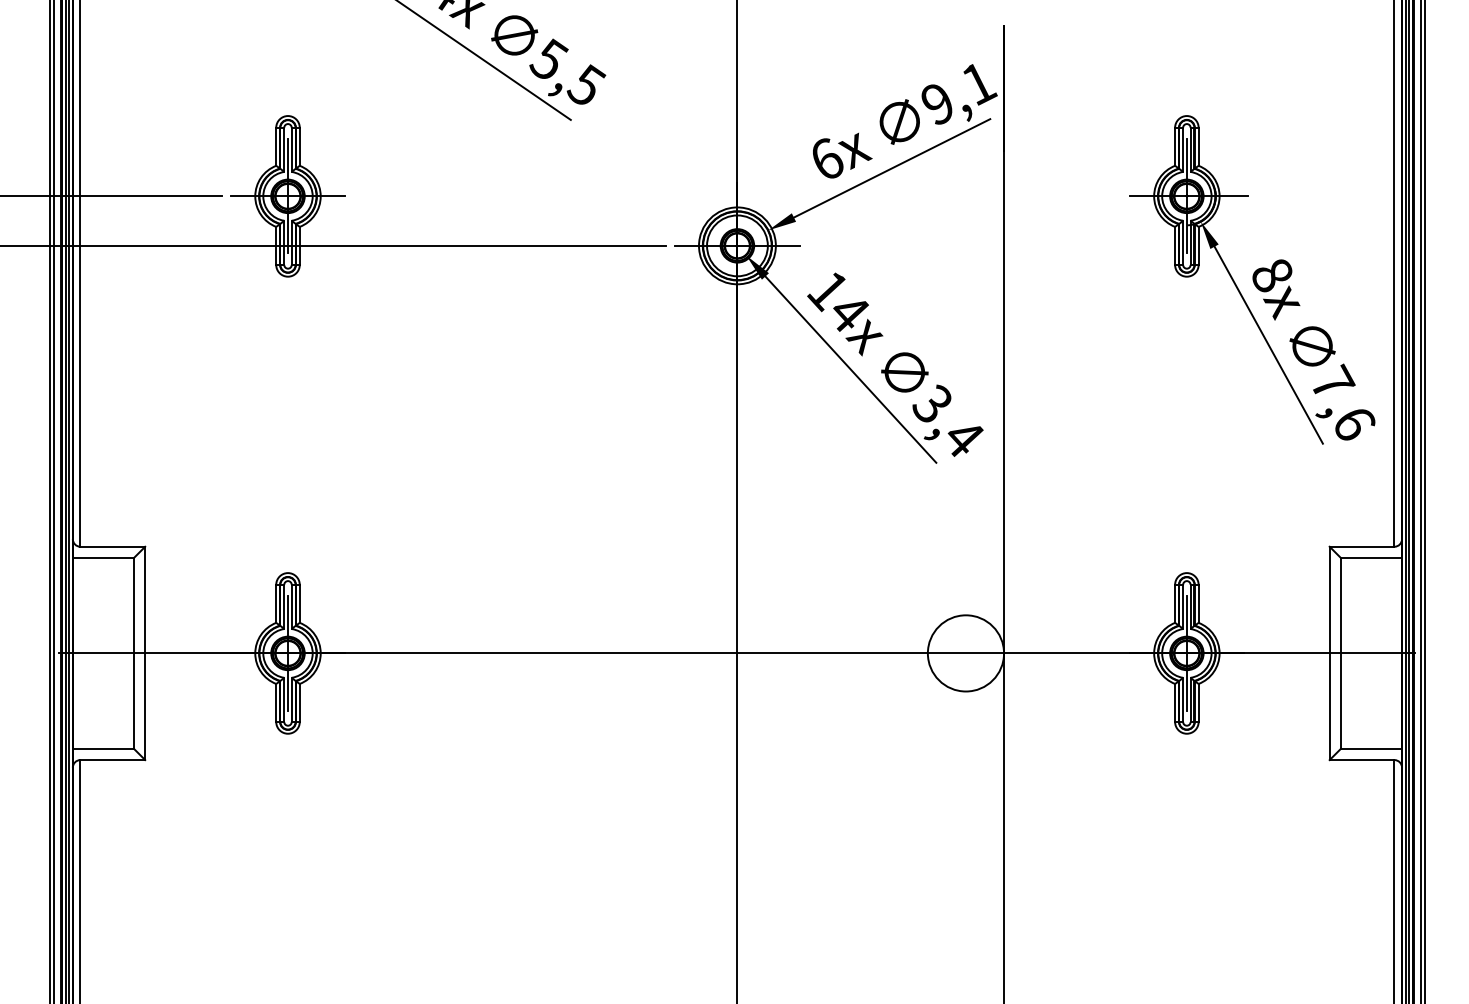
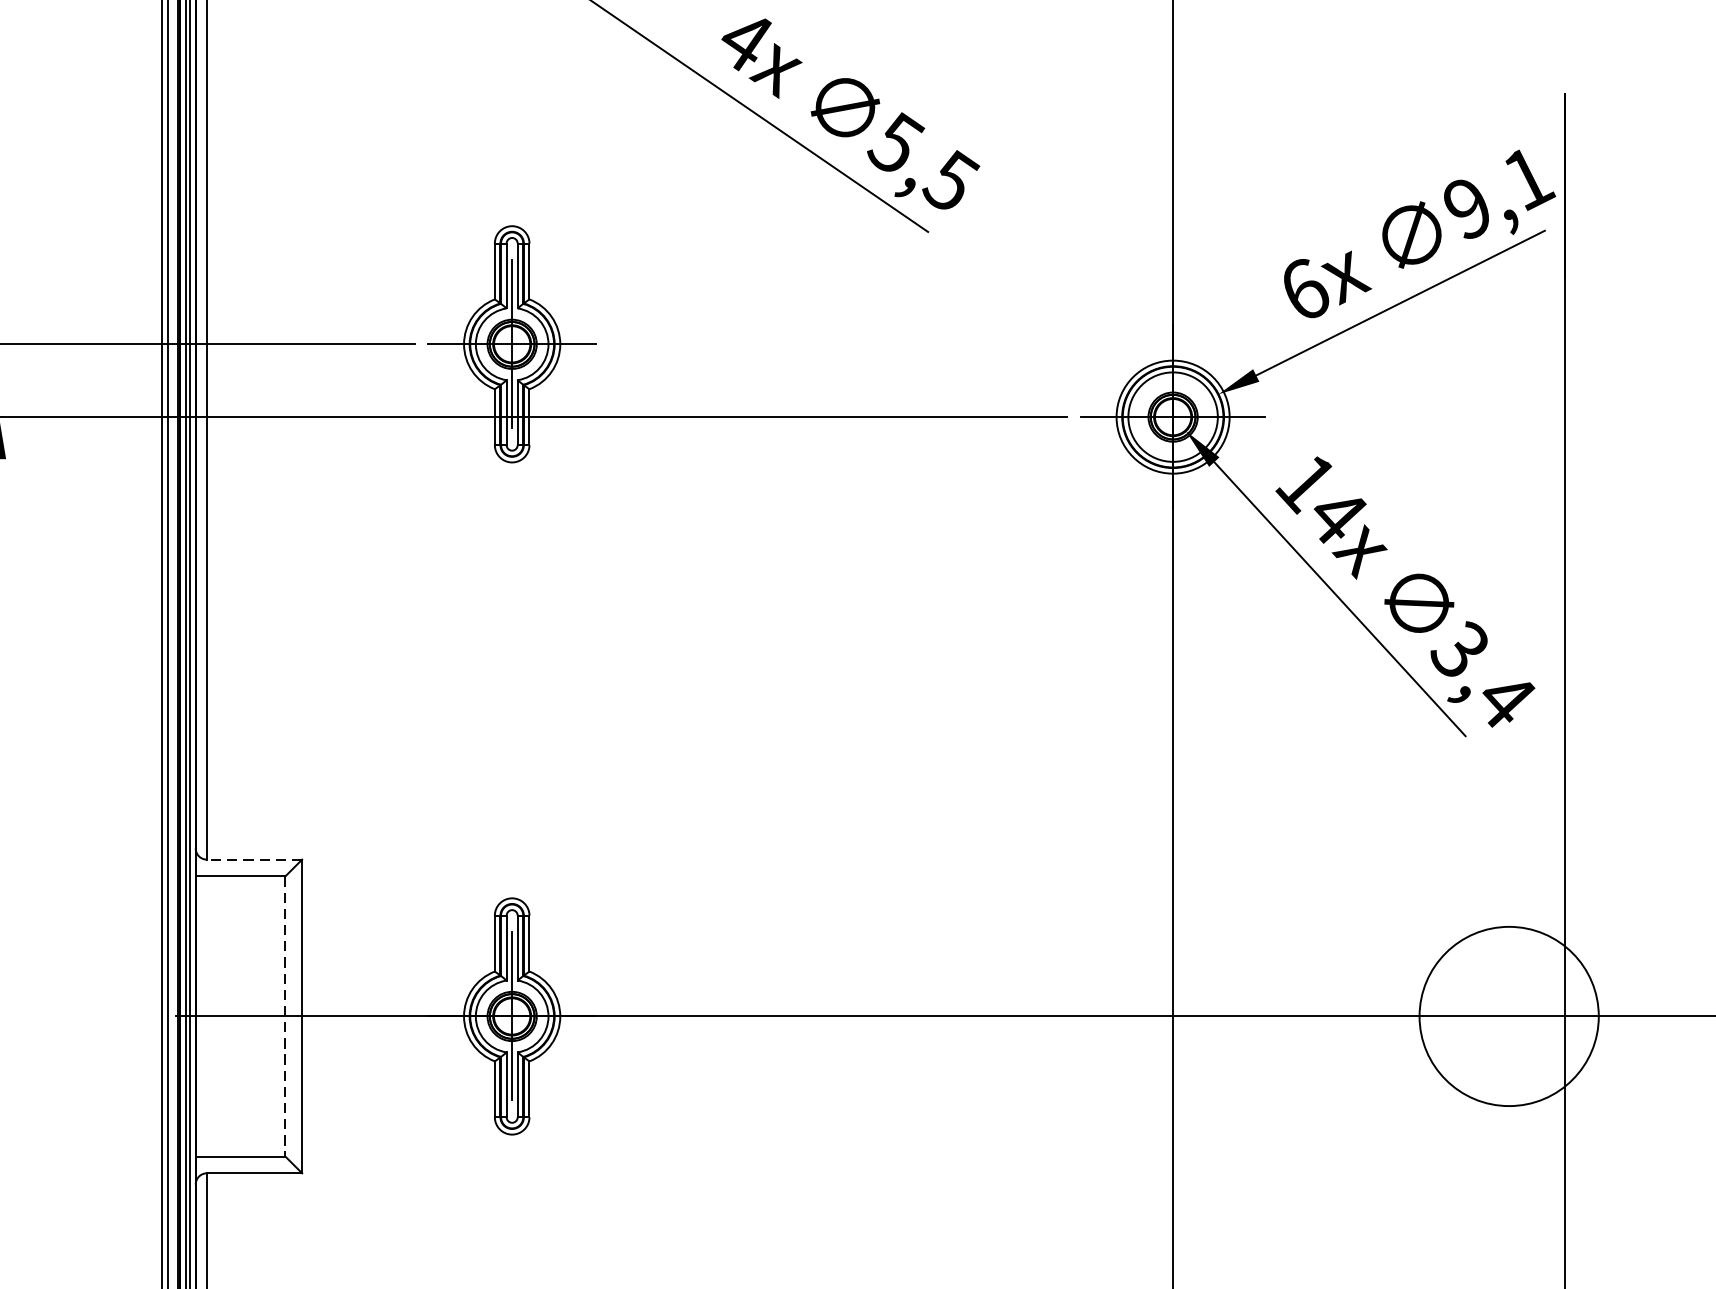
line: (112, 546) -> (254, 859), solid -> dashed
line: (133, 653) -> (284, 1016), solid -> dashed
circle: (965, 653) -> (1508, 1016), size x1.6

